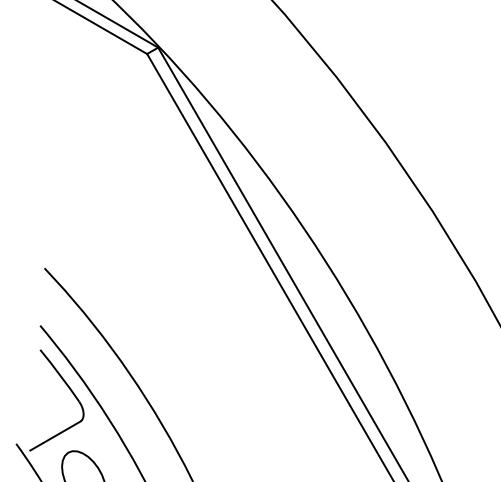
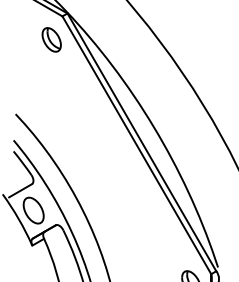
part: (123, 104) -> (51, 39), added

